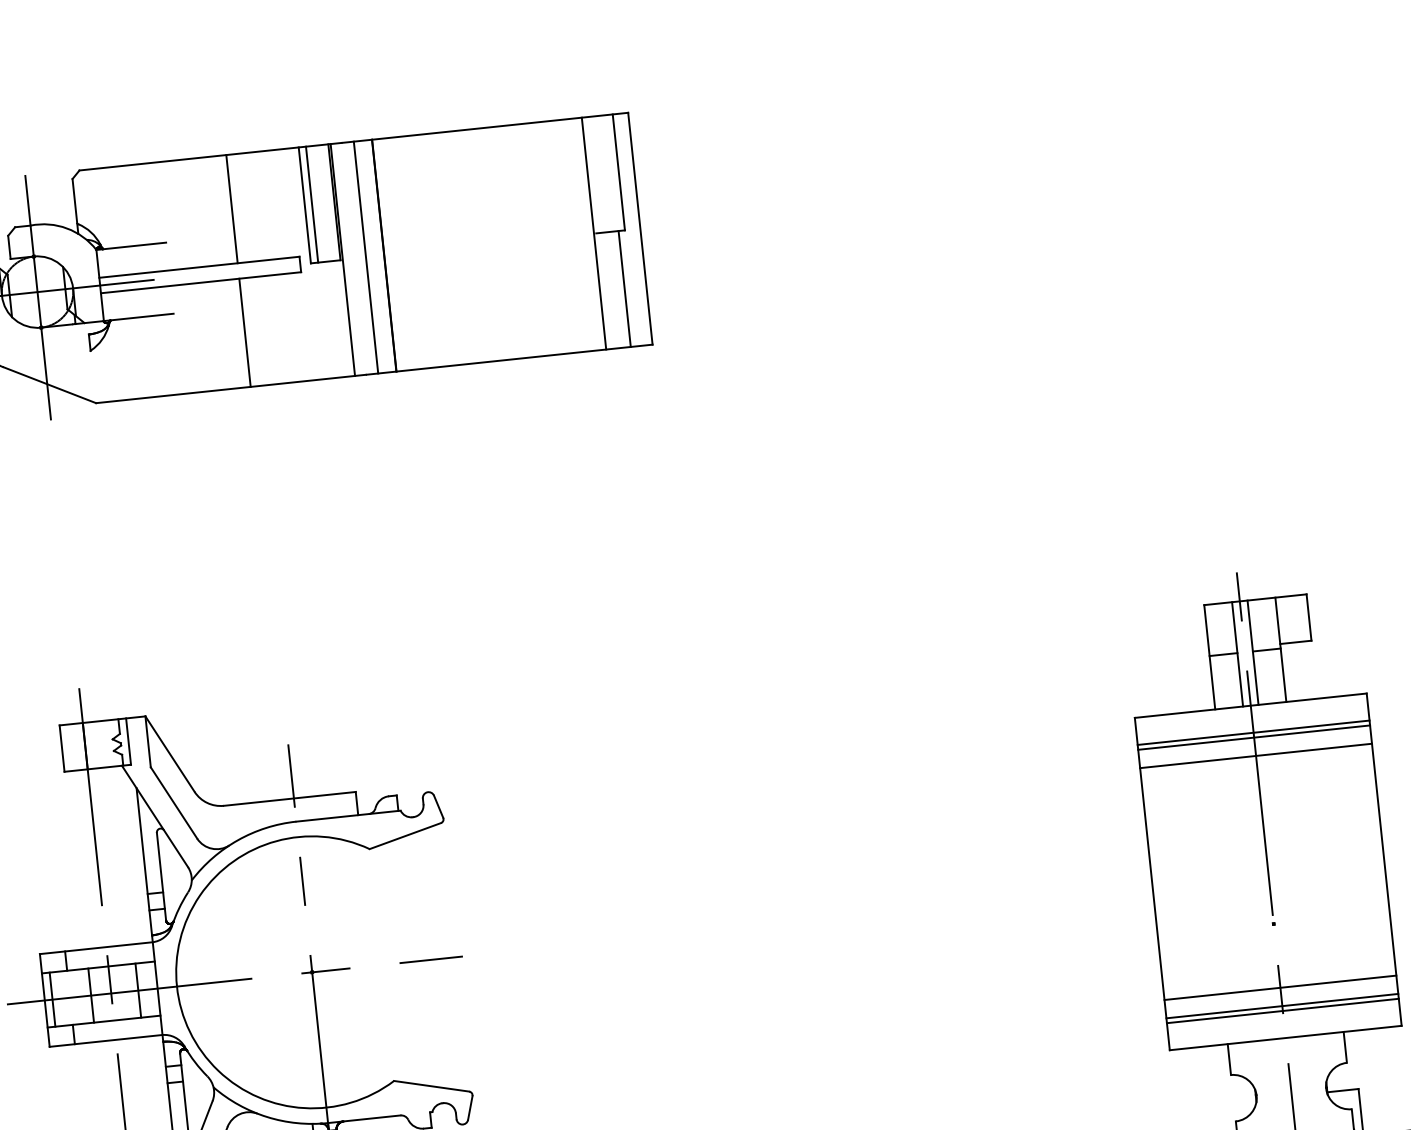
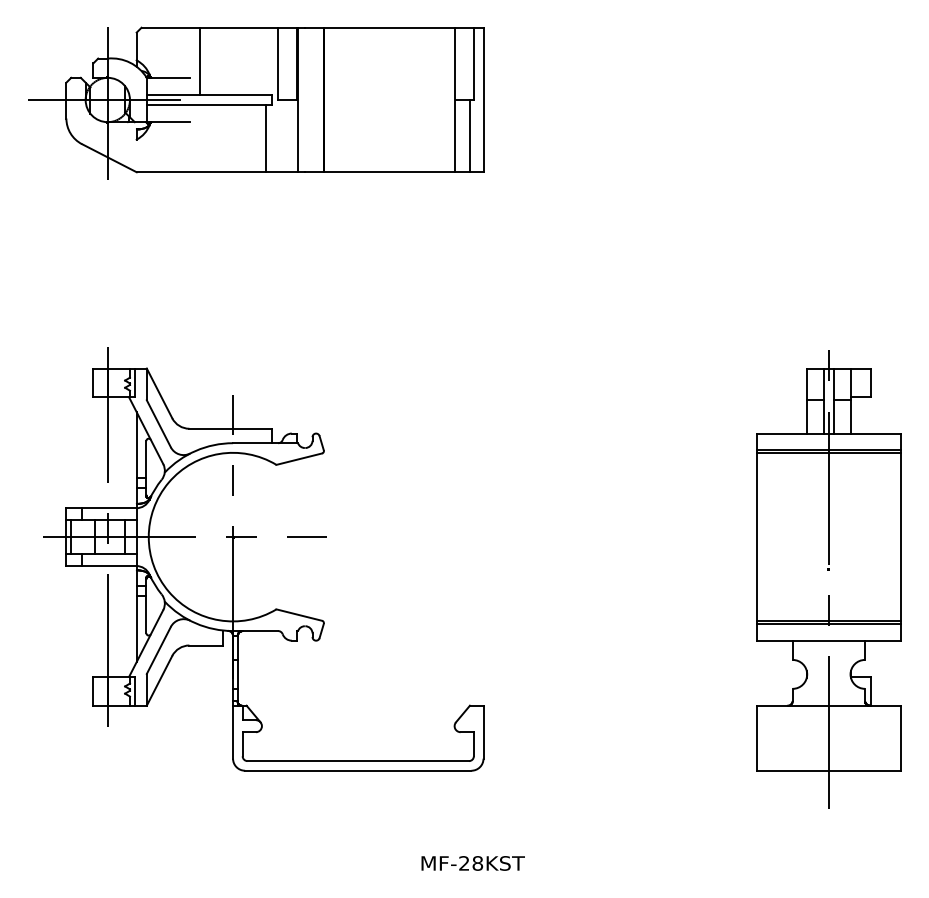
line: (311, 204) -> (282, 63), removed
line: (232, 209) -> (200, 61), moved
line: (365, 256) -> (312, 99), removed
line: (245, 332) -> (266, 138), moved
line: (1255, 755) -> (828, 464), removed
line: (1279, 988) -> (828, 609), removed

